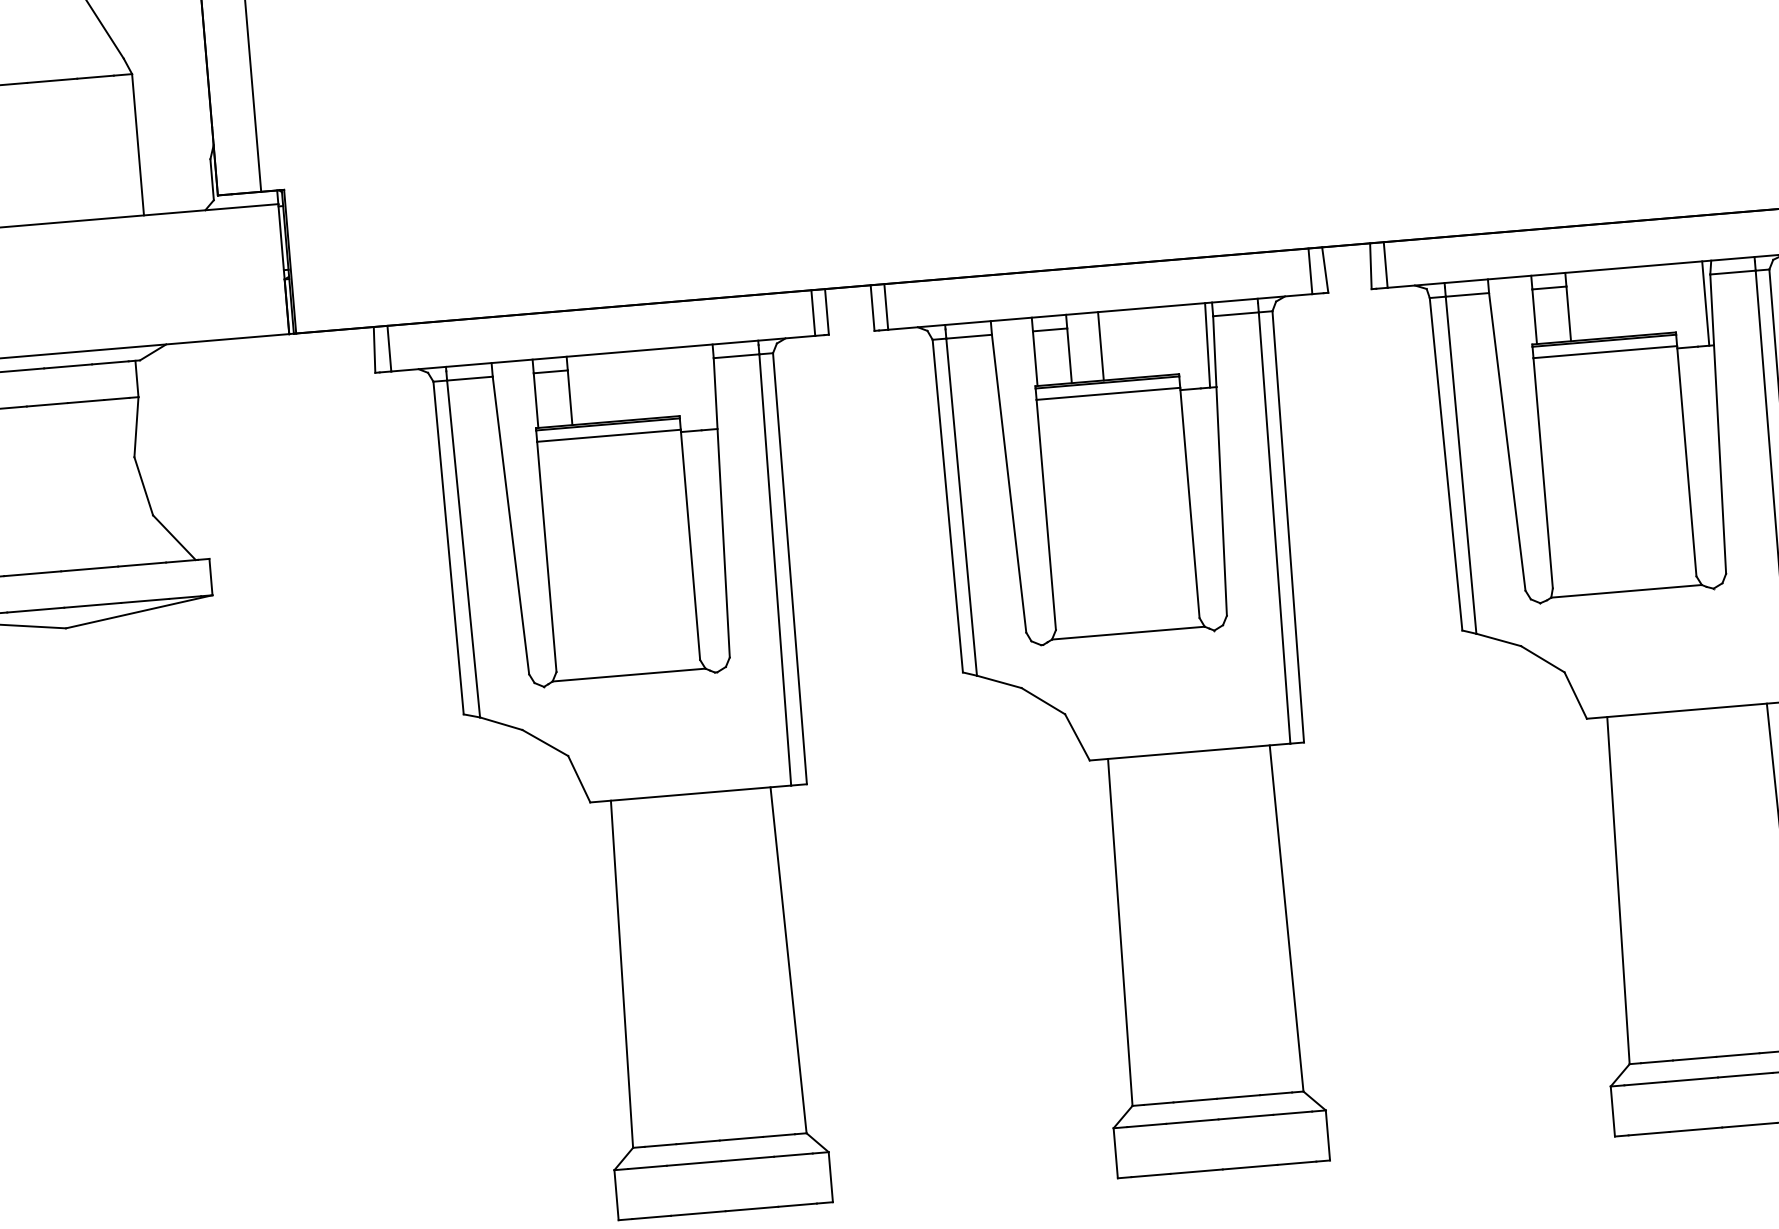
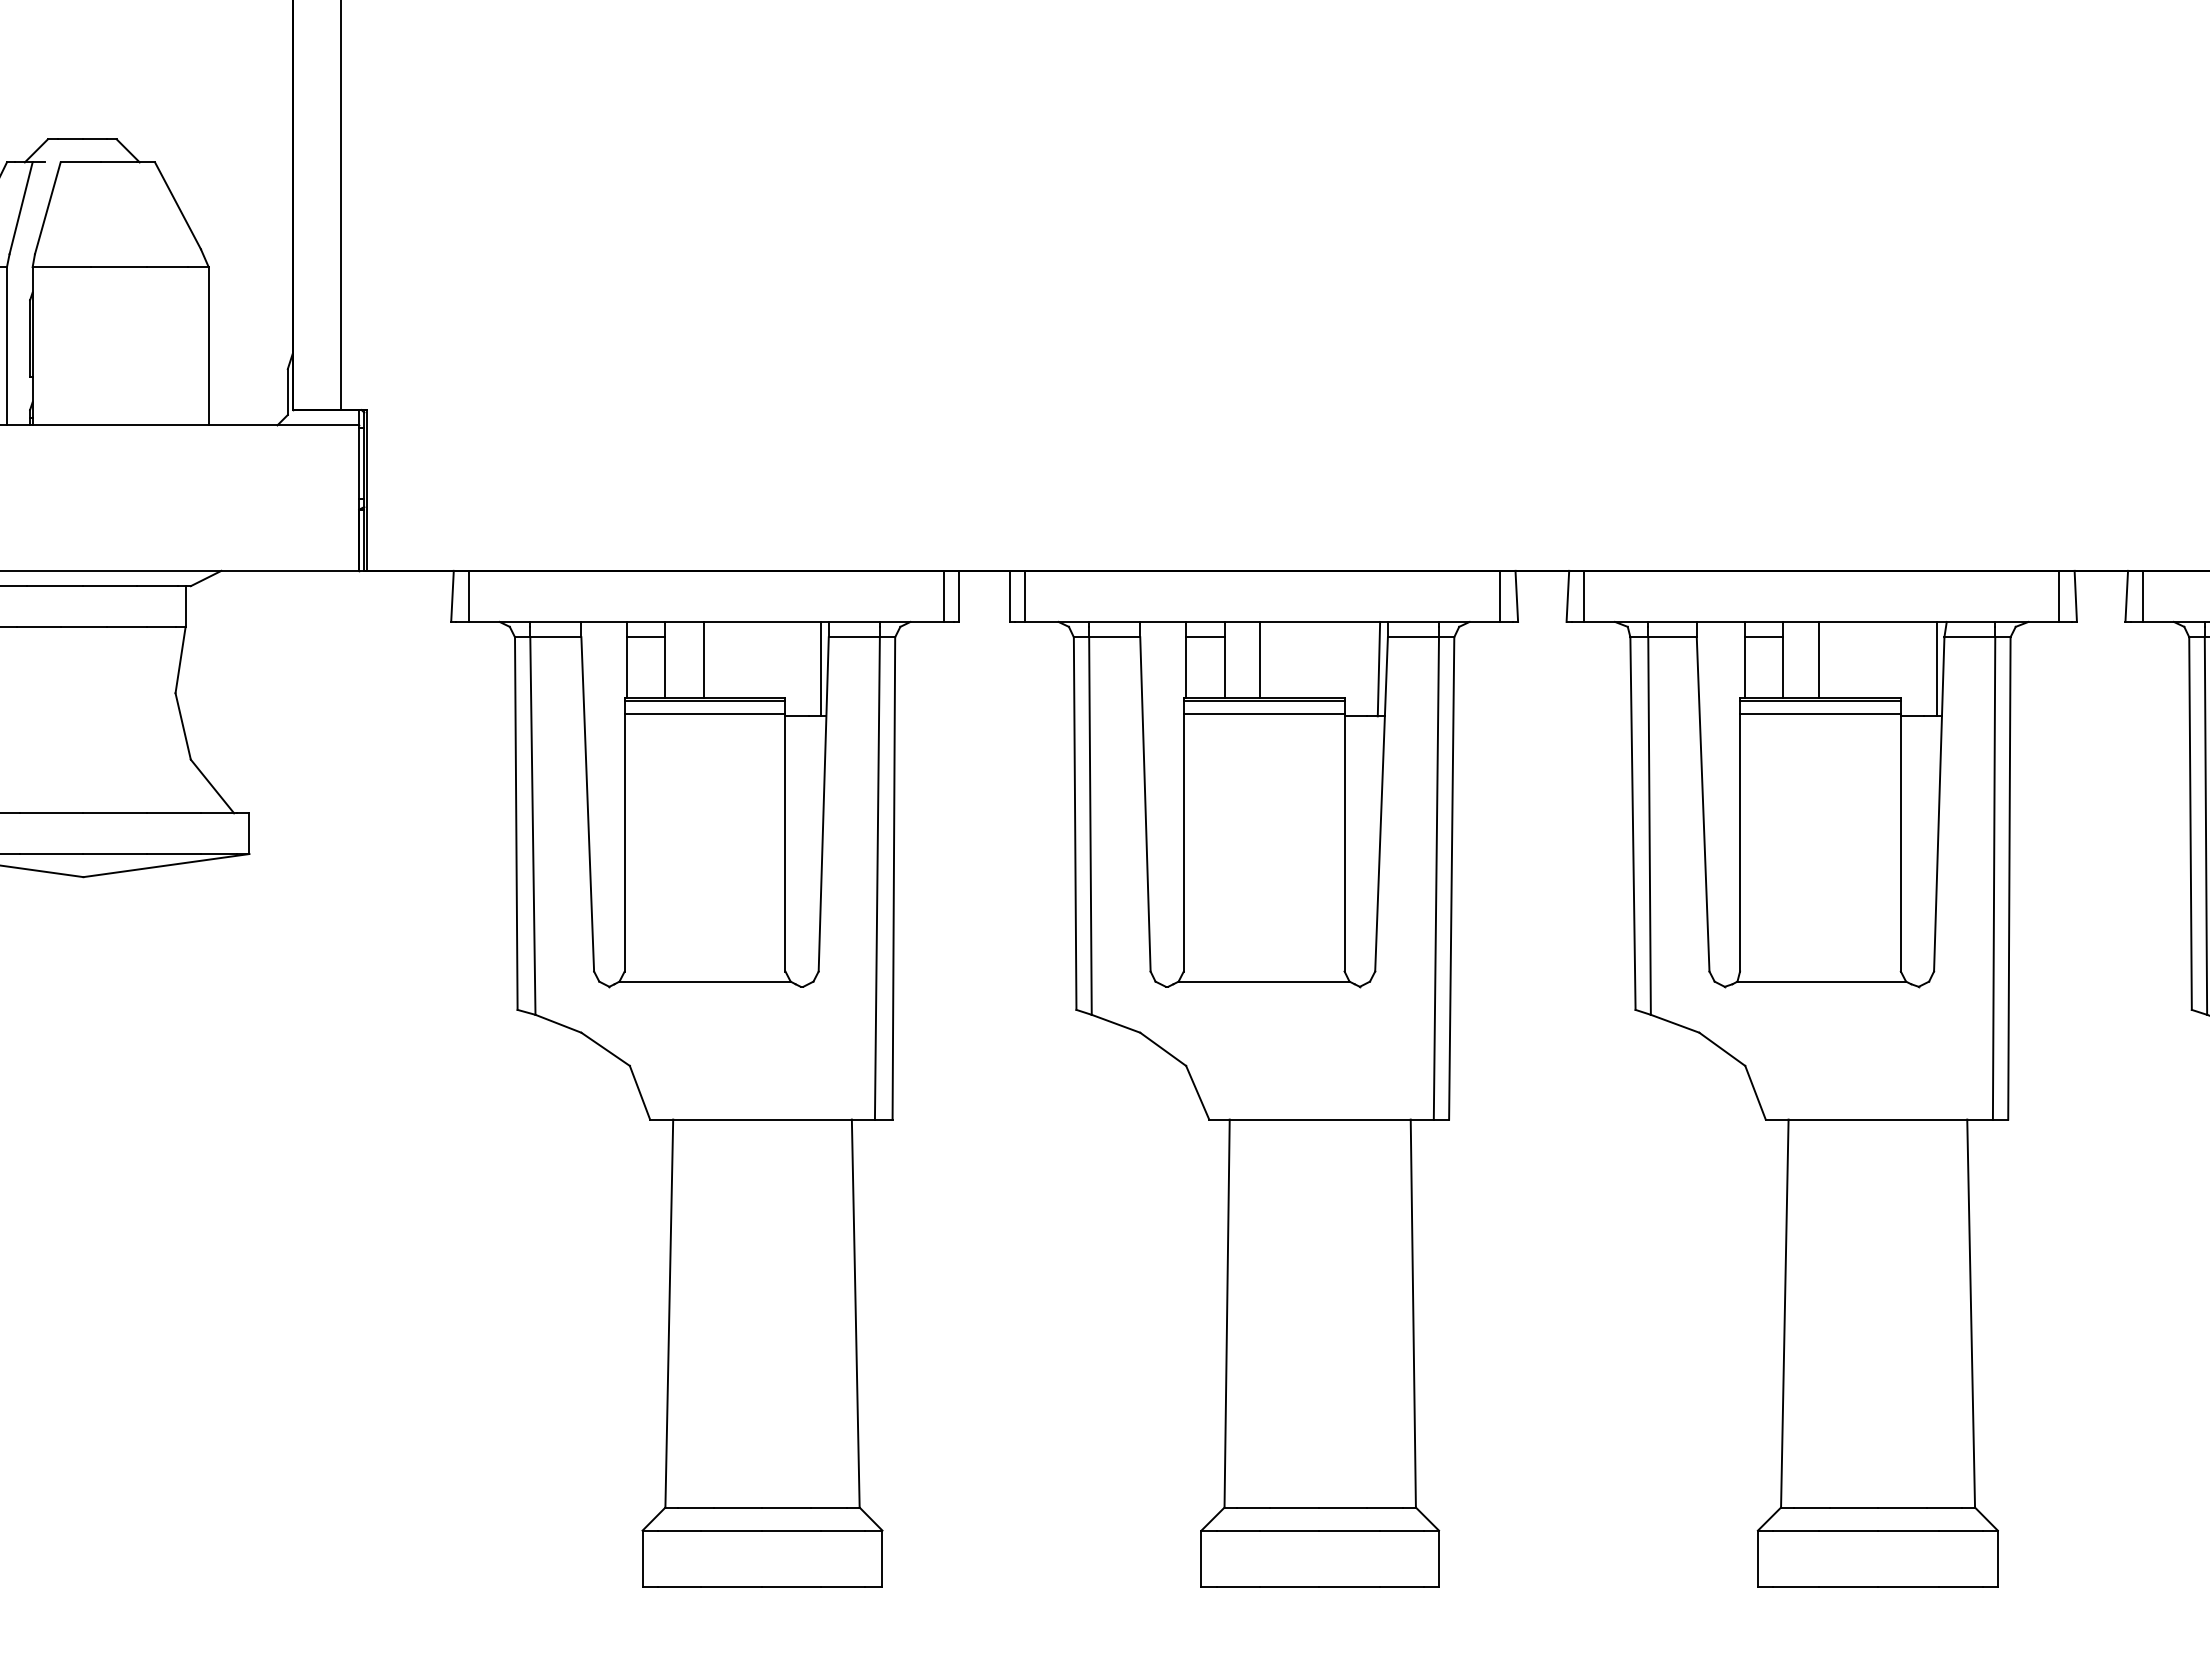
line: (1600, 303) -> (1819, 659), added
line: (709, 386) -> (821, 668), added
line: (603, 387) -> (703, 659), added

